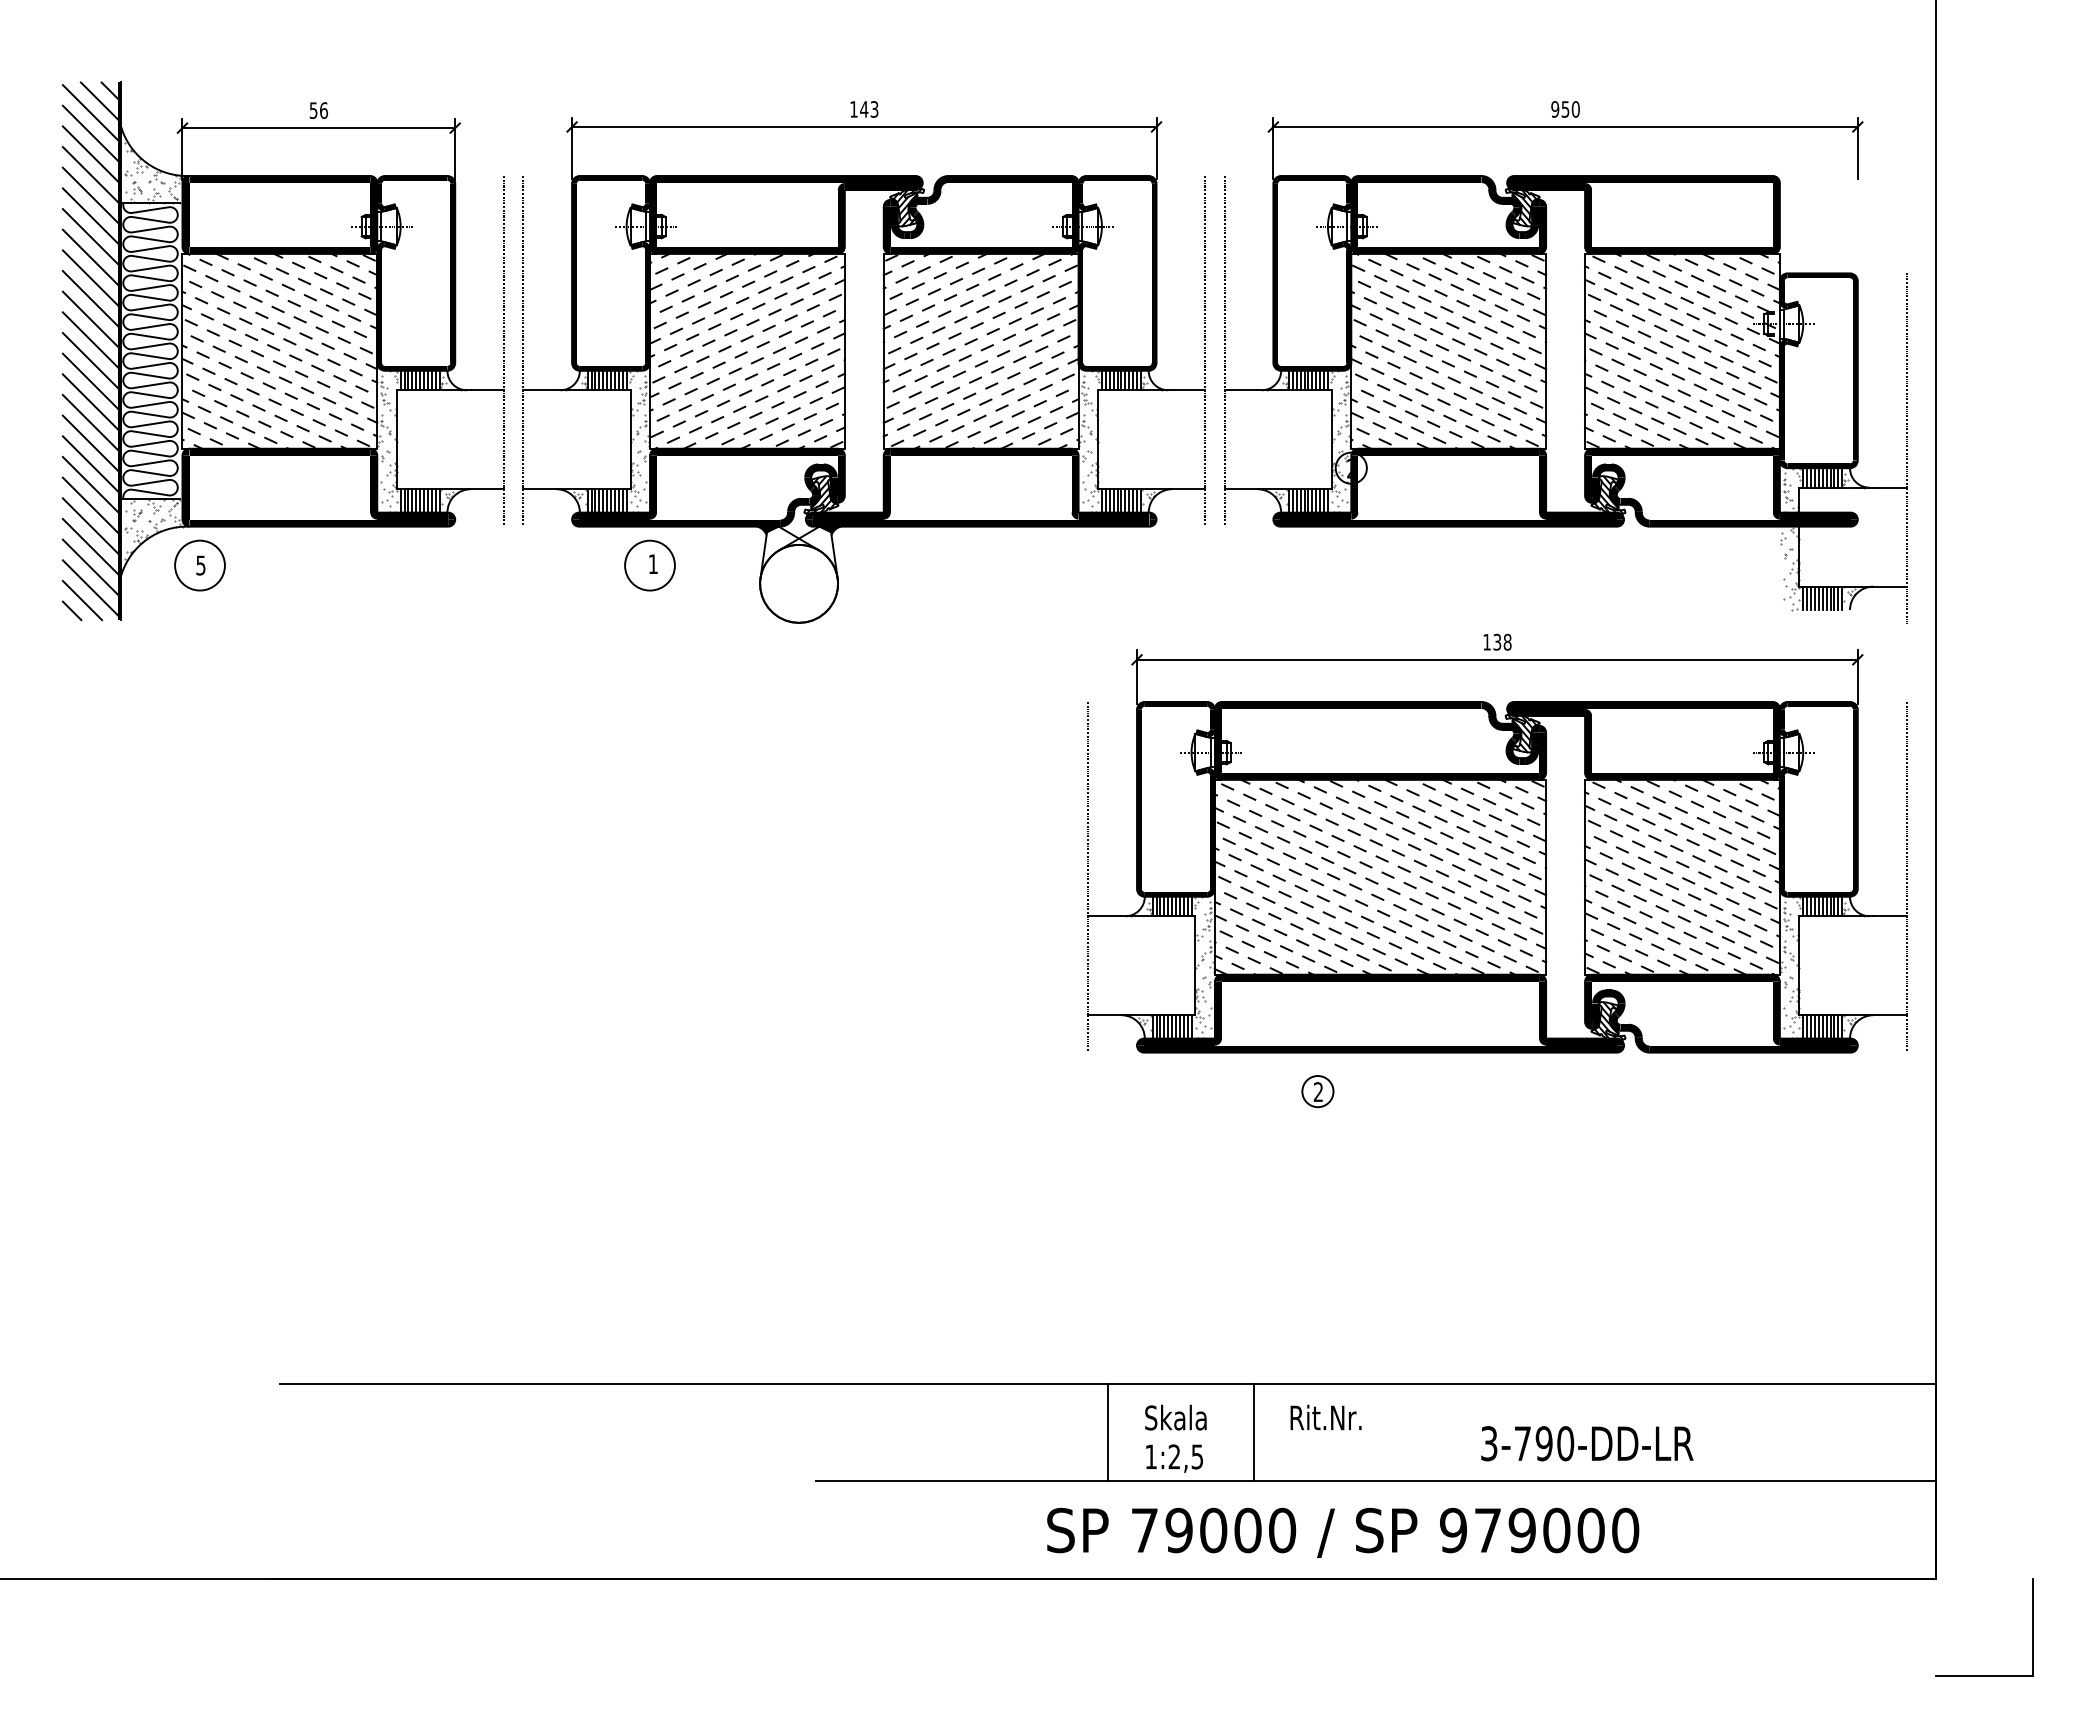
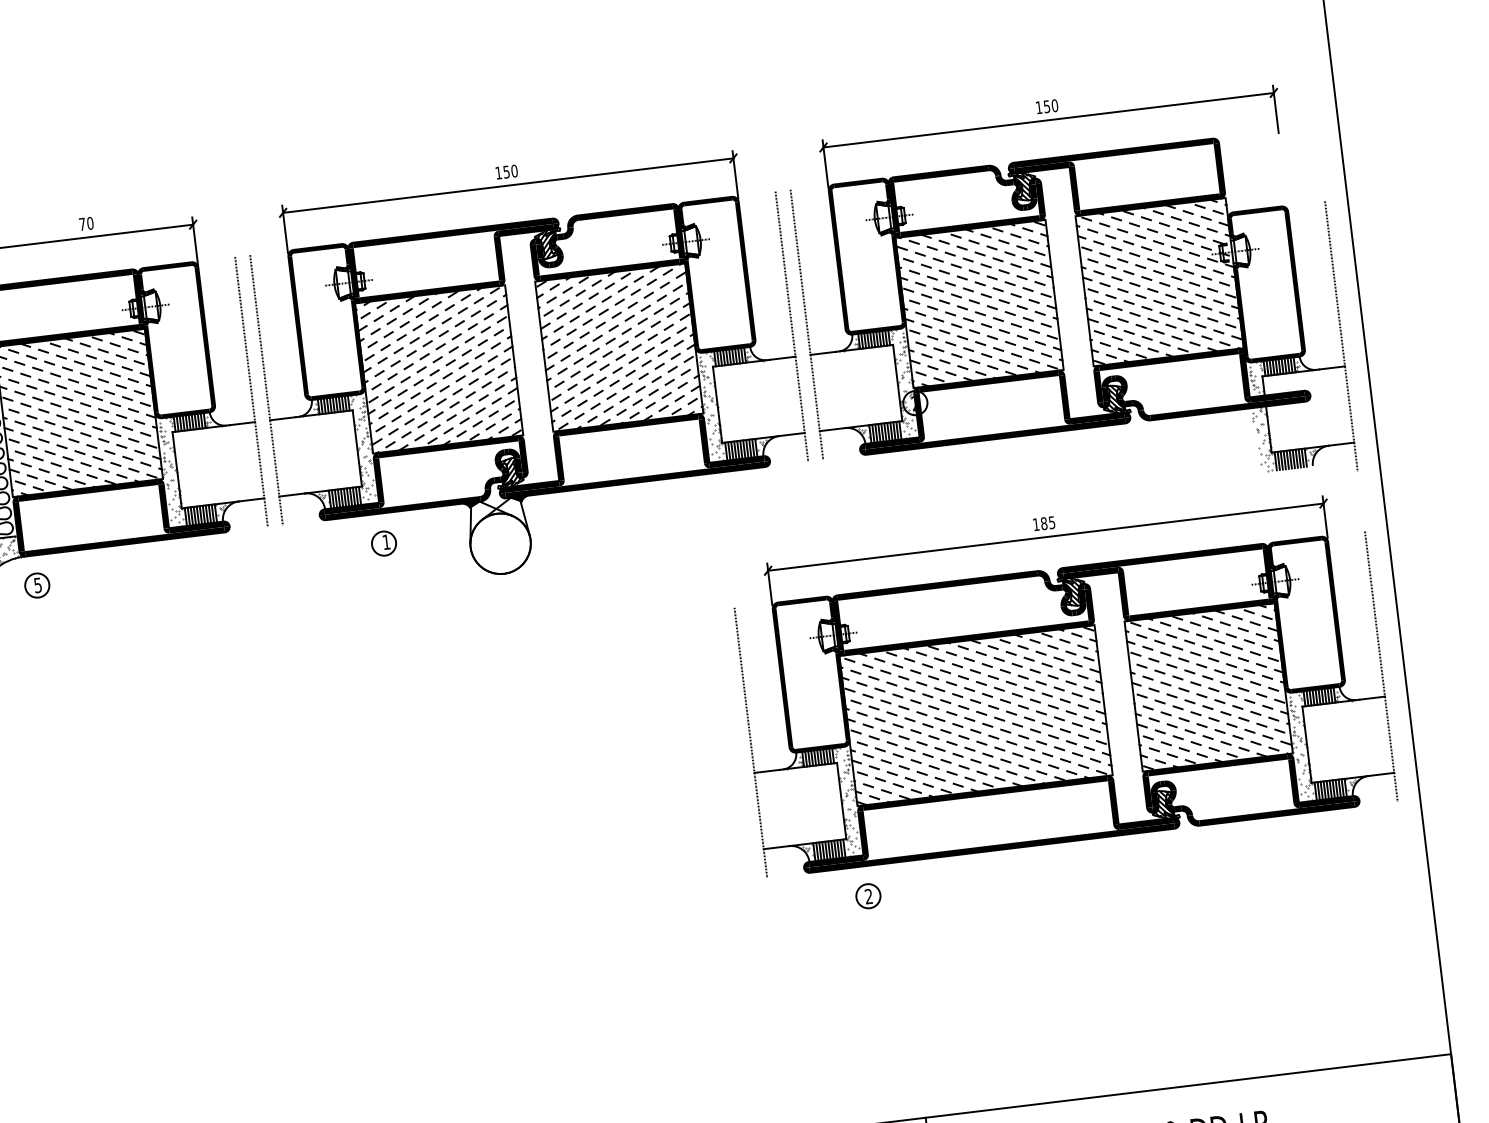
text: (869, 109) -> (510, 171), 143 -> 150
text: (1555, 109) -> (1039, 107), 950 -> 150
text: (318, 110) -> (86, 223), 56 -> 70
circle: (199, 565) -> (36, 585), size x0.62
circle: (649, 565) -> (383, 543), size x0.62
text: (1502, 641) -> (1048, 522), 138 -> 185
part: (1317, 1091) -> (868, 896), moved

